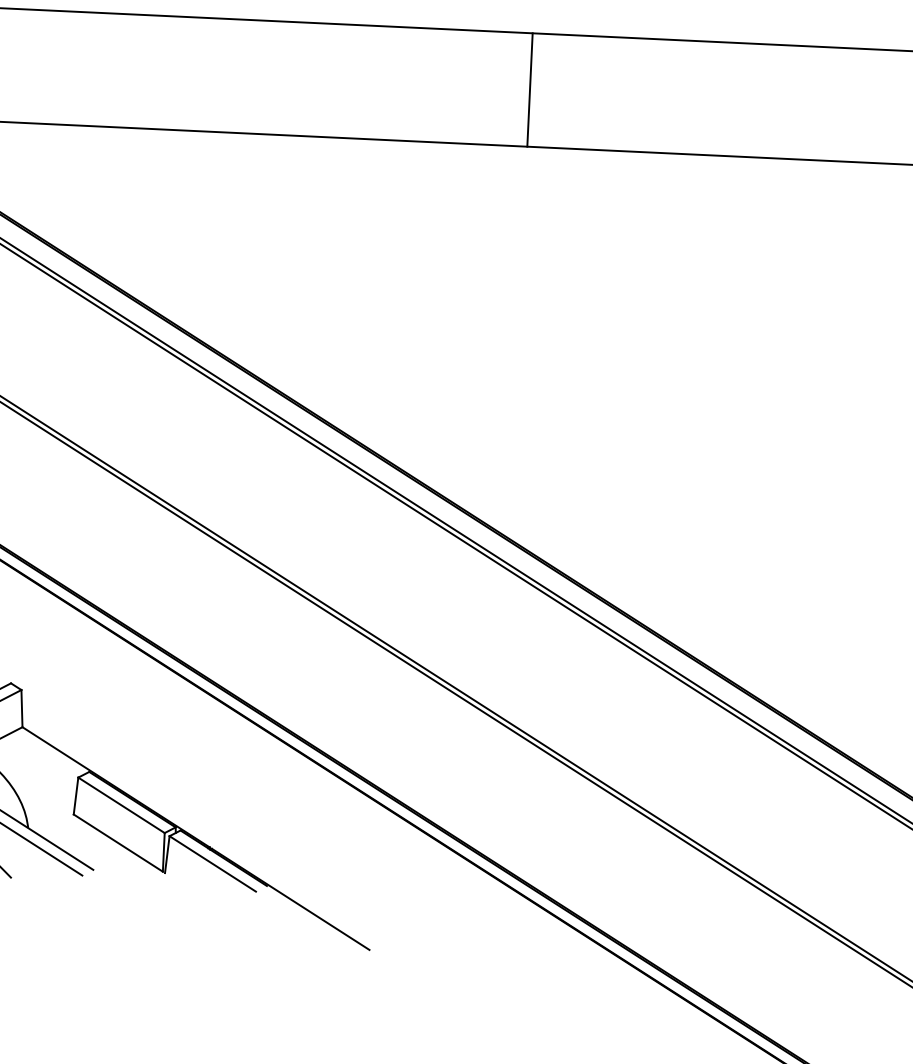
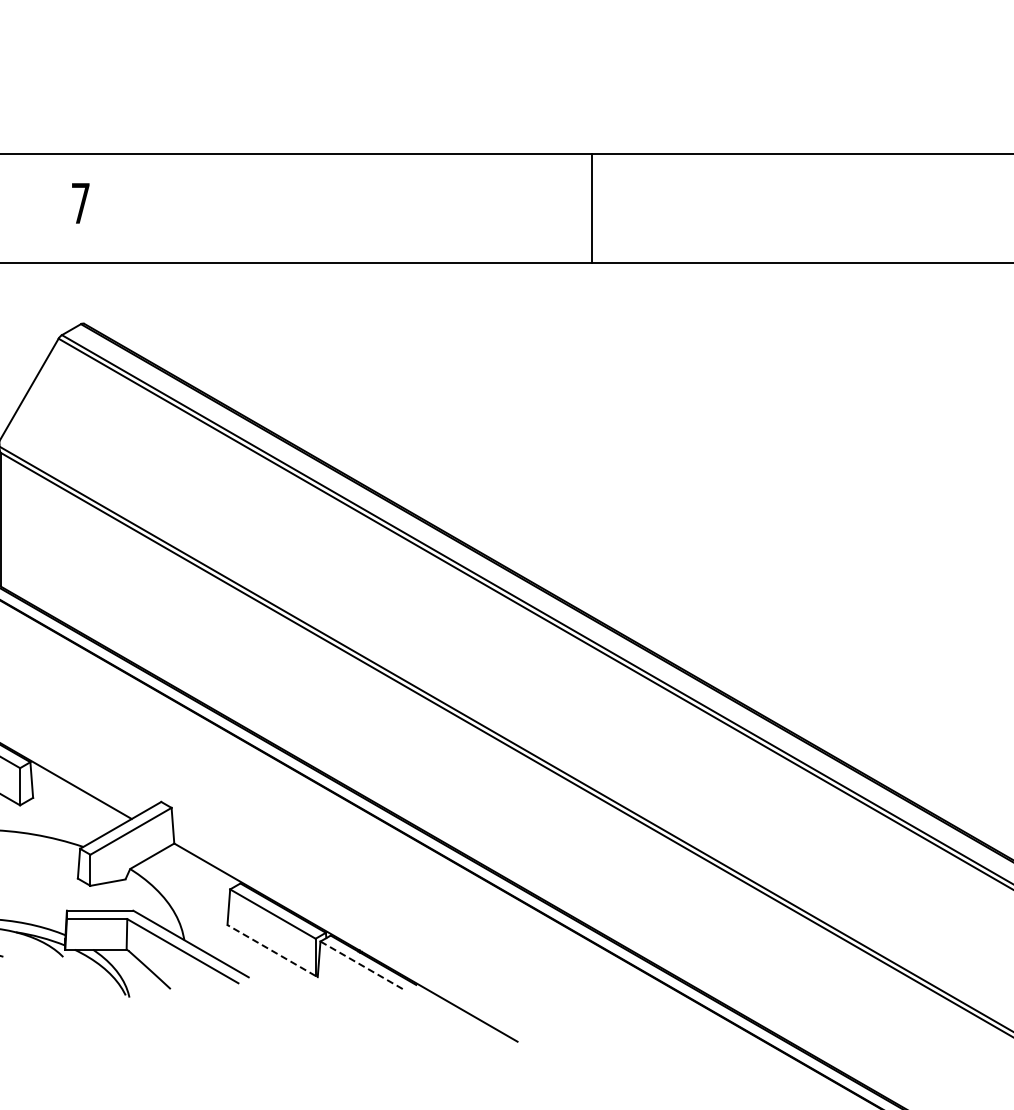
line: (529, 89) -> (591, 208), moved
line: (118, 843) -> (271, 950), solid -> dashed
line: (213, 864) -> (363, 966), solid -> dashed

